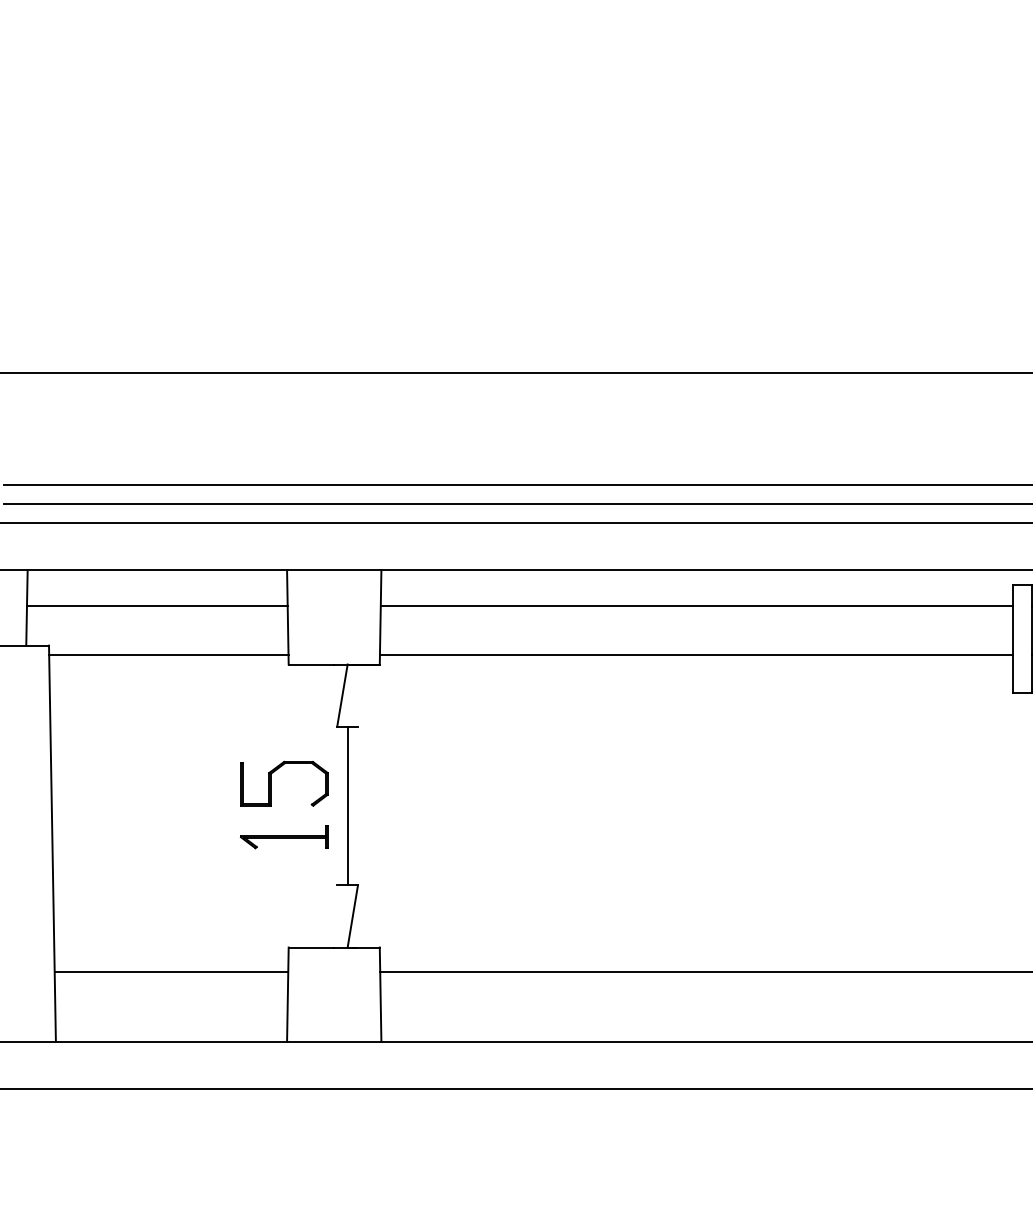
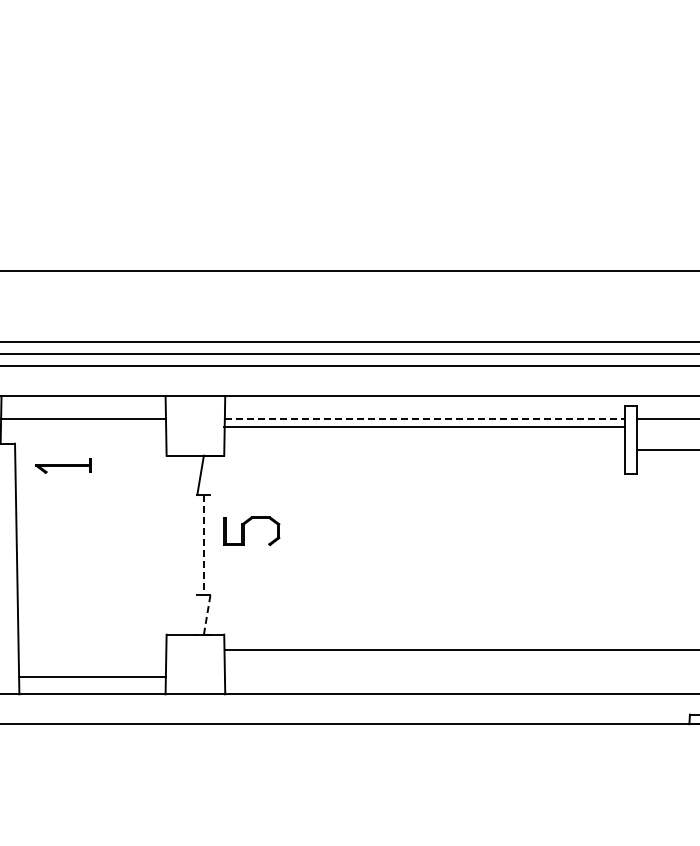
line: (698, 605) -> (425, 418), solid -> dashed
line: (168, 654) -> (90, 449), removed
line: (696, 654) -> (424, 426), moved
part: (272, 784) -> (244, 531), moved
line: (347, 806) -> (203, 545), solid -> dashed
part: (283, 836) -> (63, 465), moved
line: (353, 915) -> (207, 614), solid -> dashed
line: (171, 972) -> (92, 677), moved

